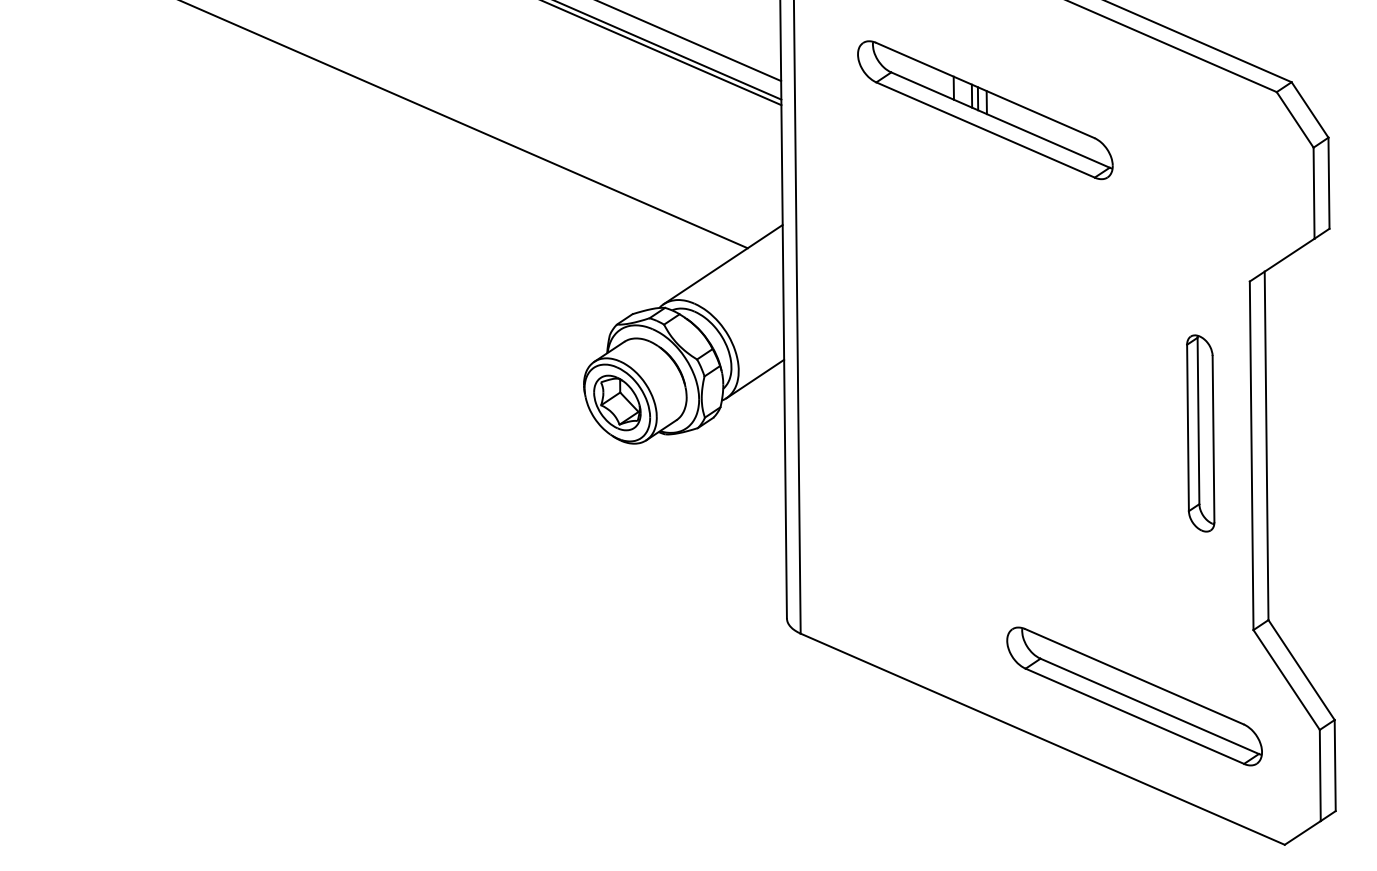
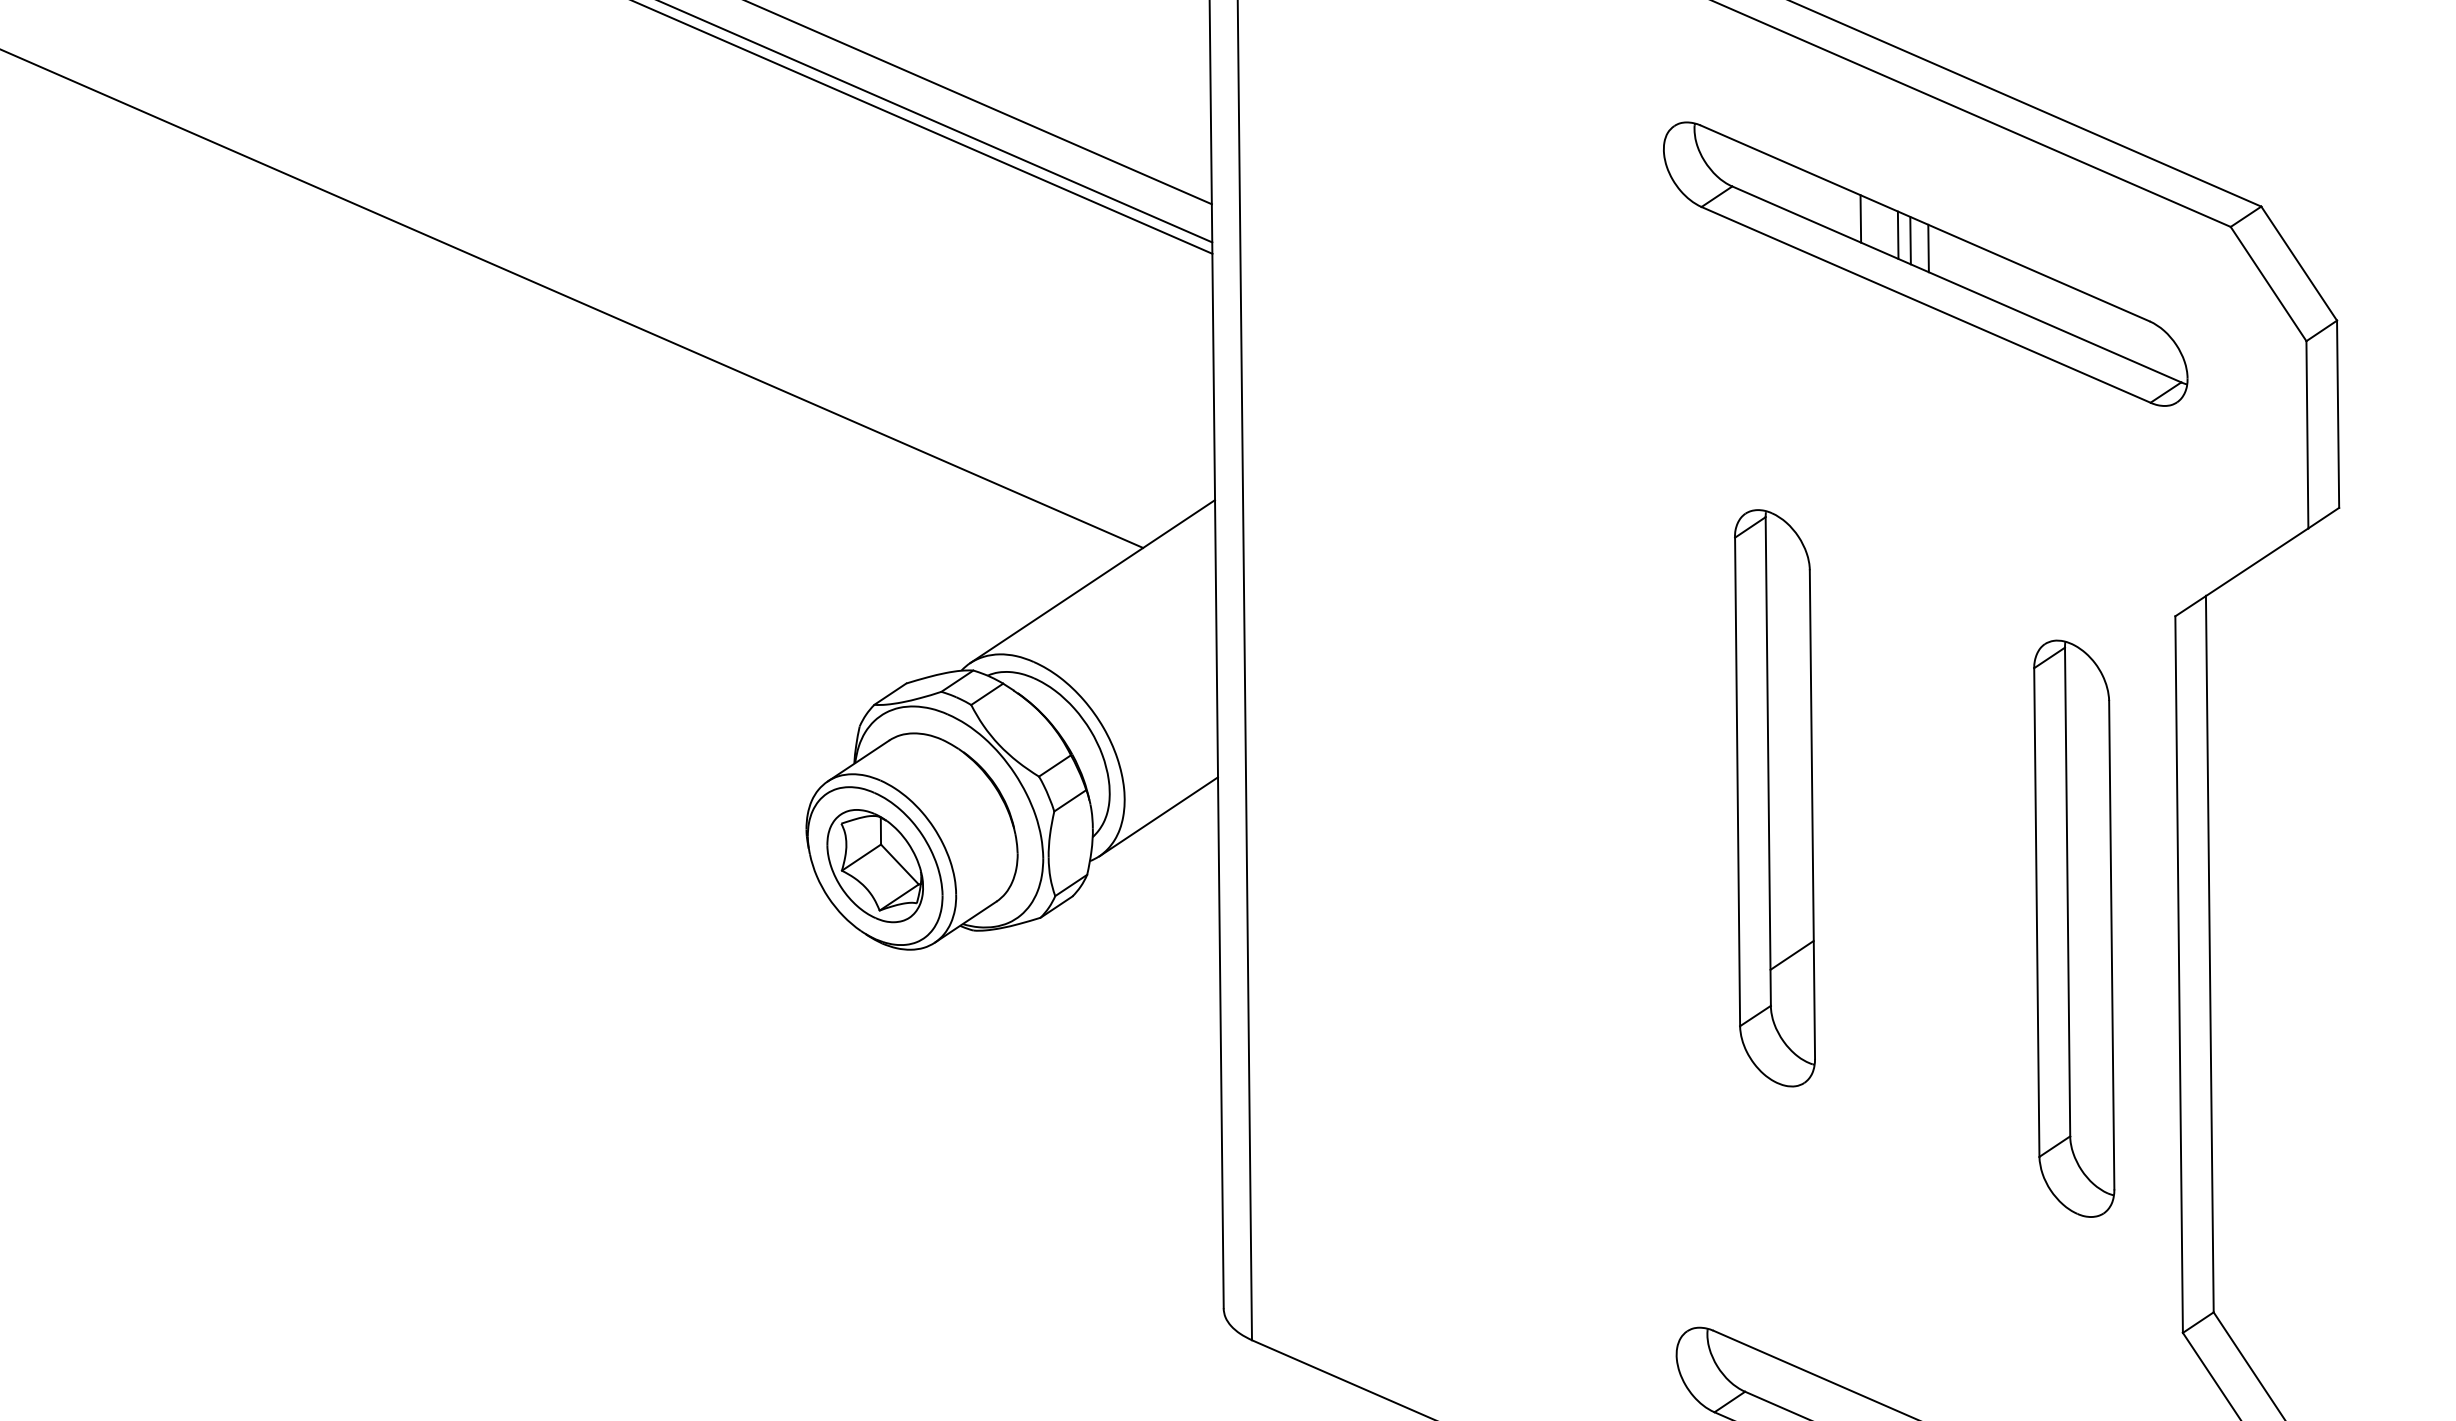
part: (985, 110) -> (1925, 264), moved
part: (1054, 370) -> (1773, 799), added
part: (1200, 433) -> (2073, 928), size x1.43

